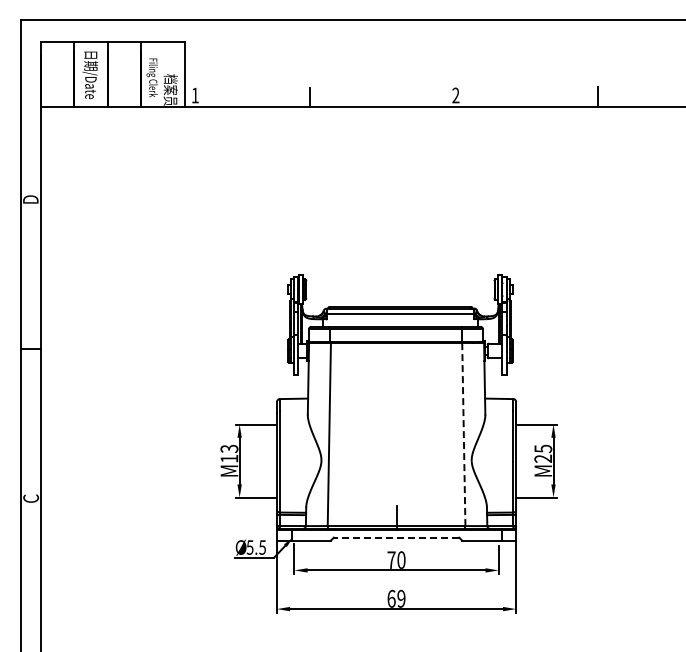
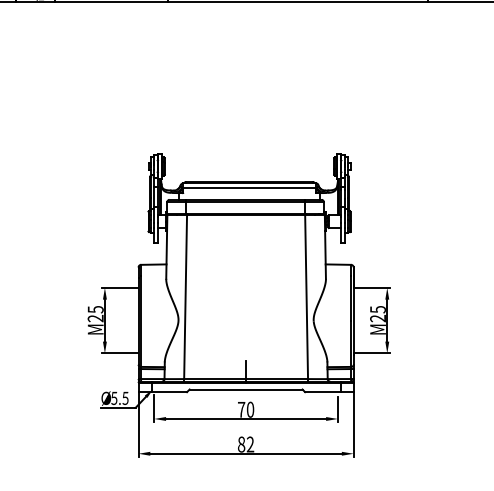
line: (463, 435) -> (306, 297), dashed -> solid
text: (229, 453) -> (95, 313), M13 -> M25
line: (396, 537) -> (246, 389), dashed -> solid
text: (396, 598) -> (246, 444), 69 -> 82

